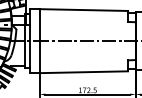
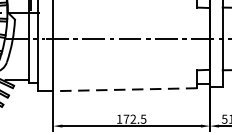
line: (83, 72) -> (124, 90), solid -> dashed

